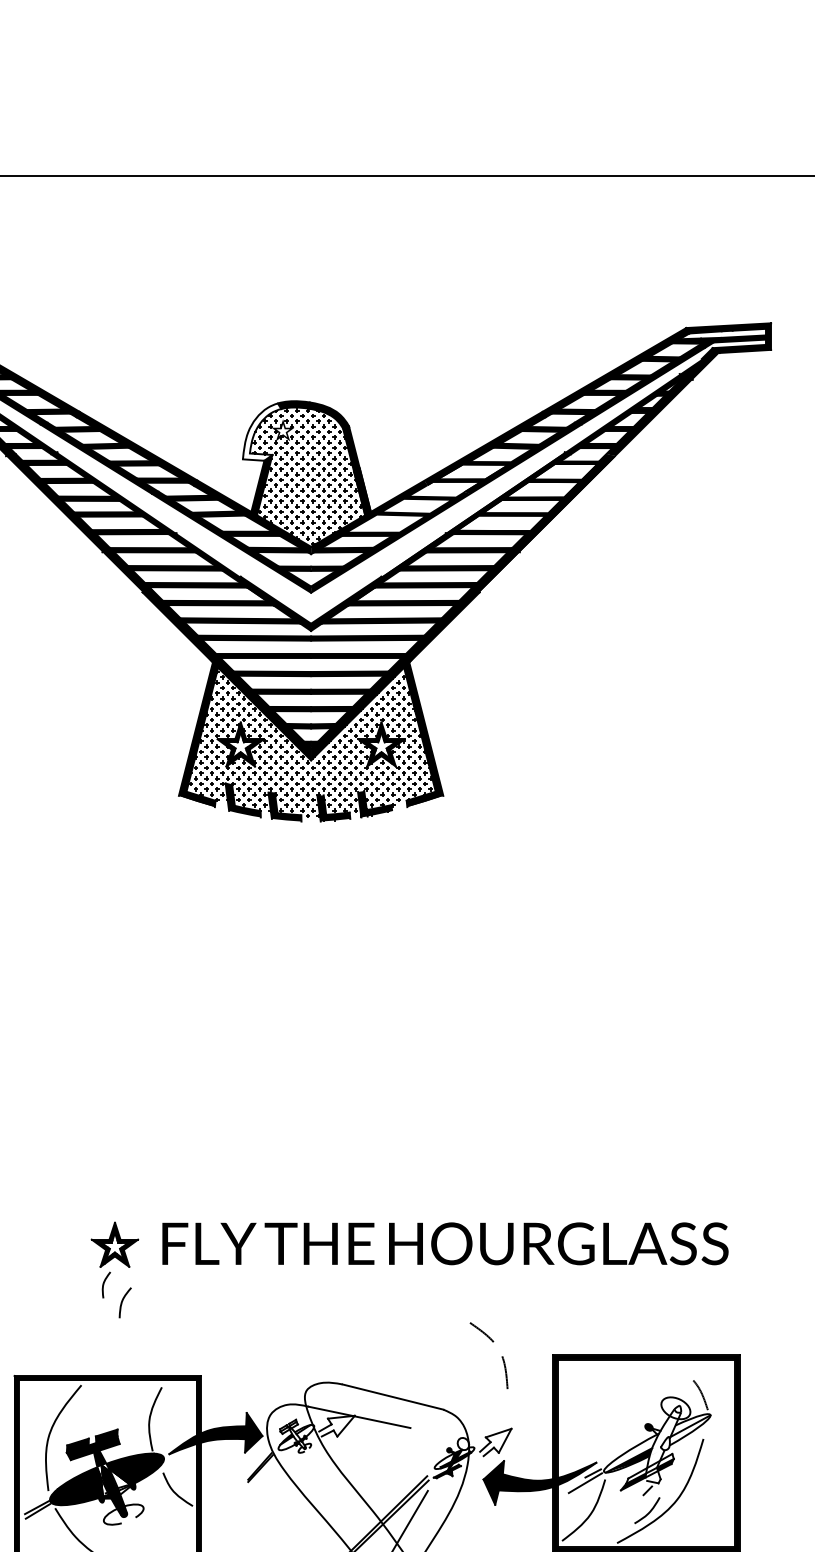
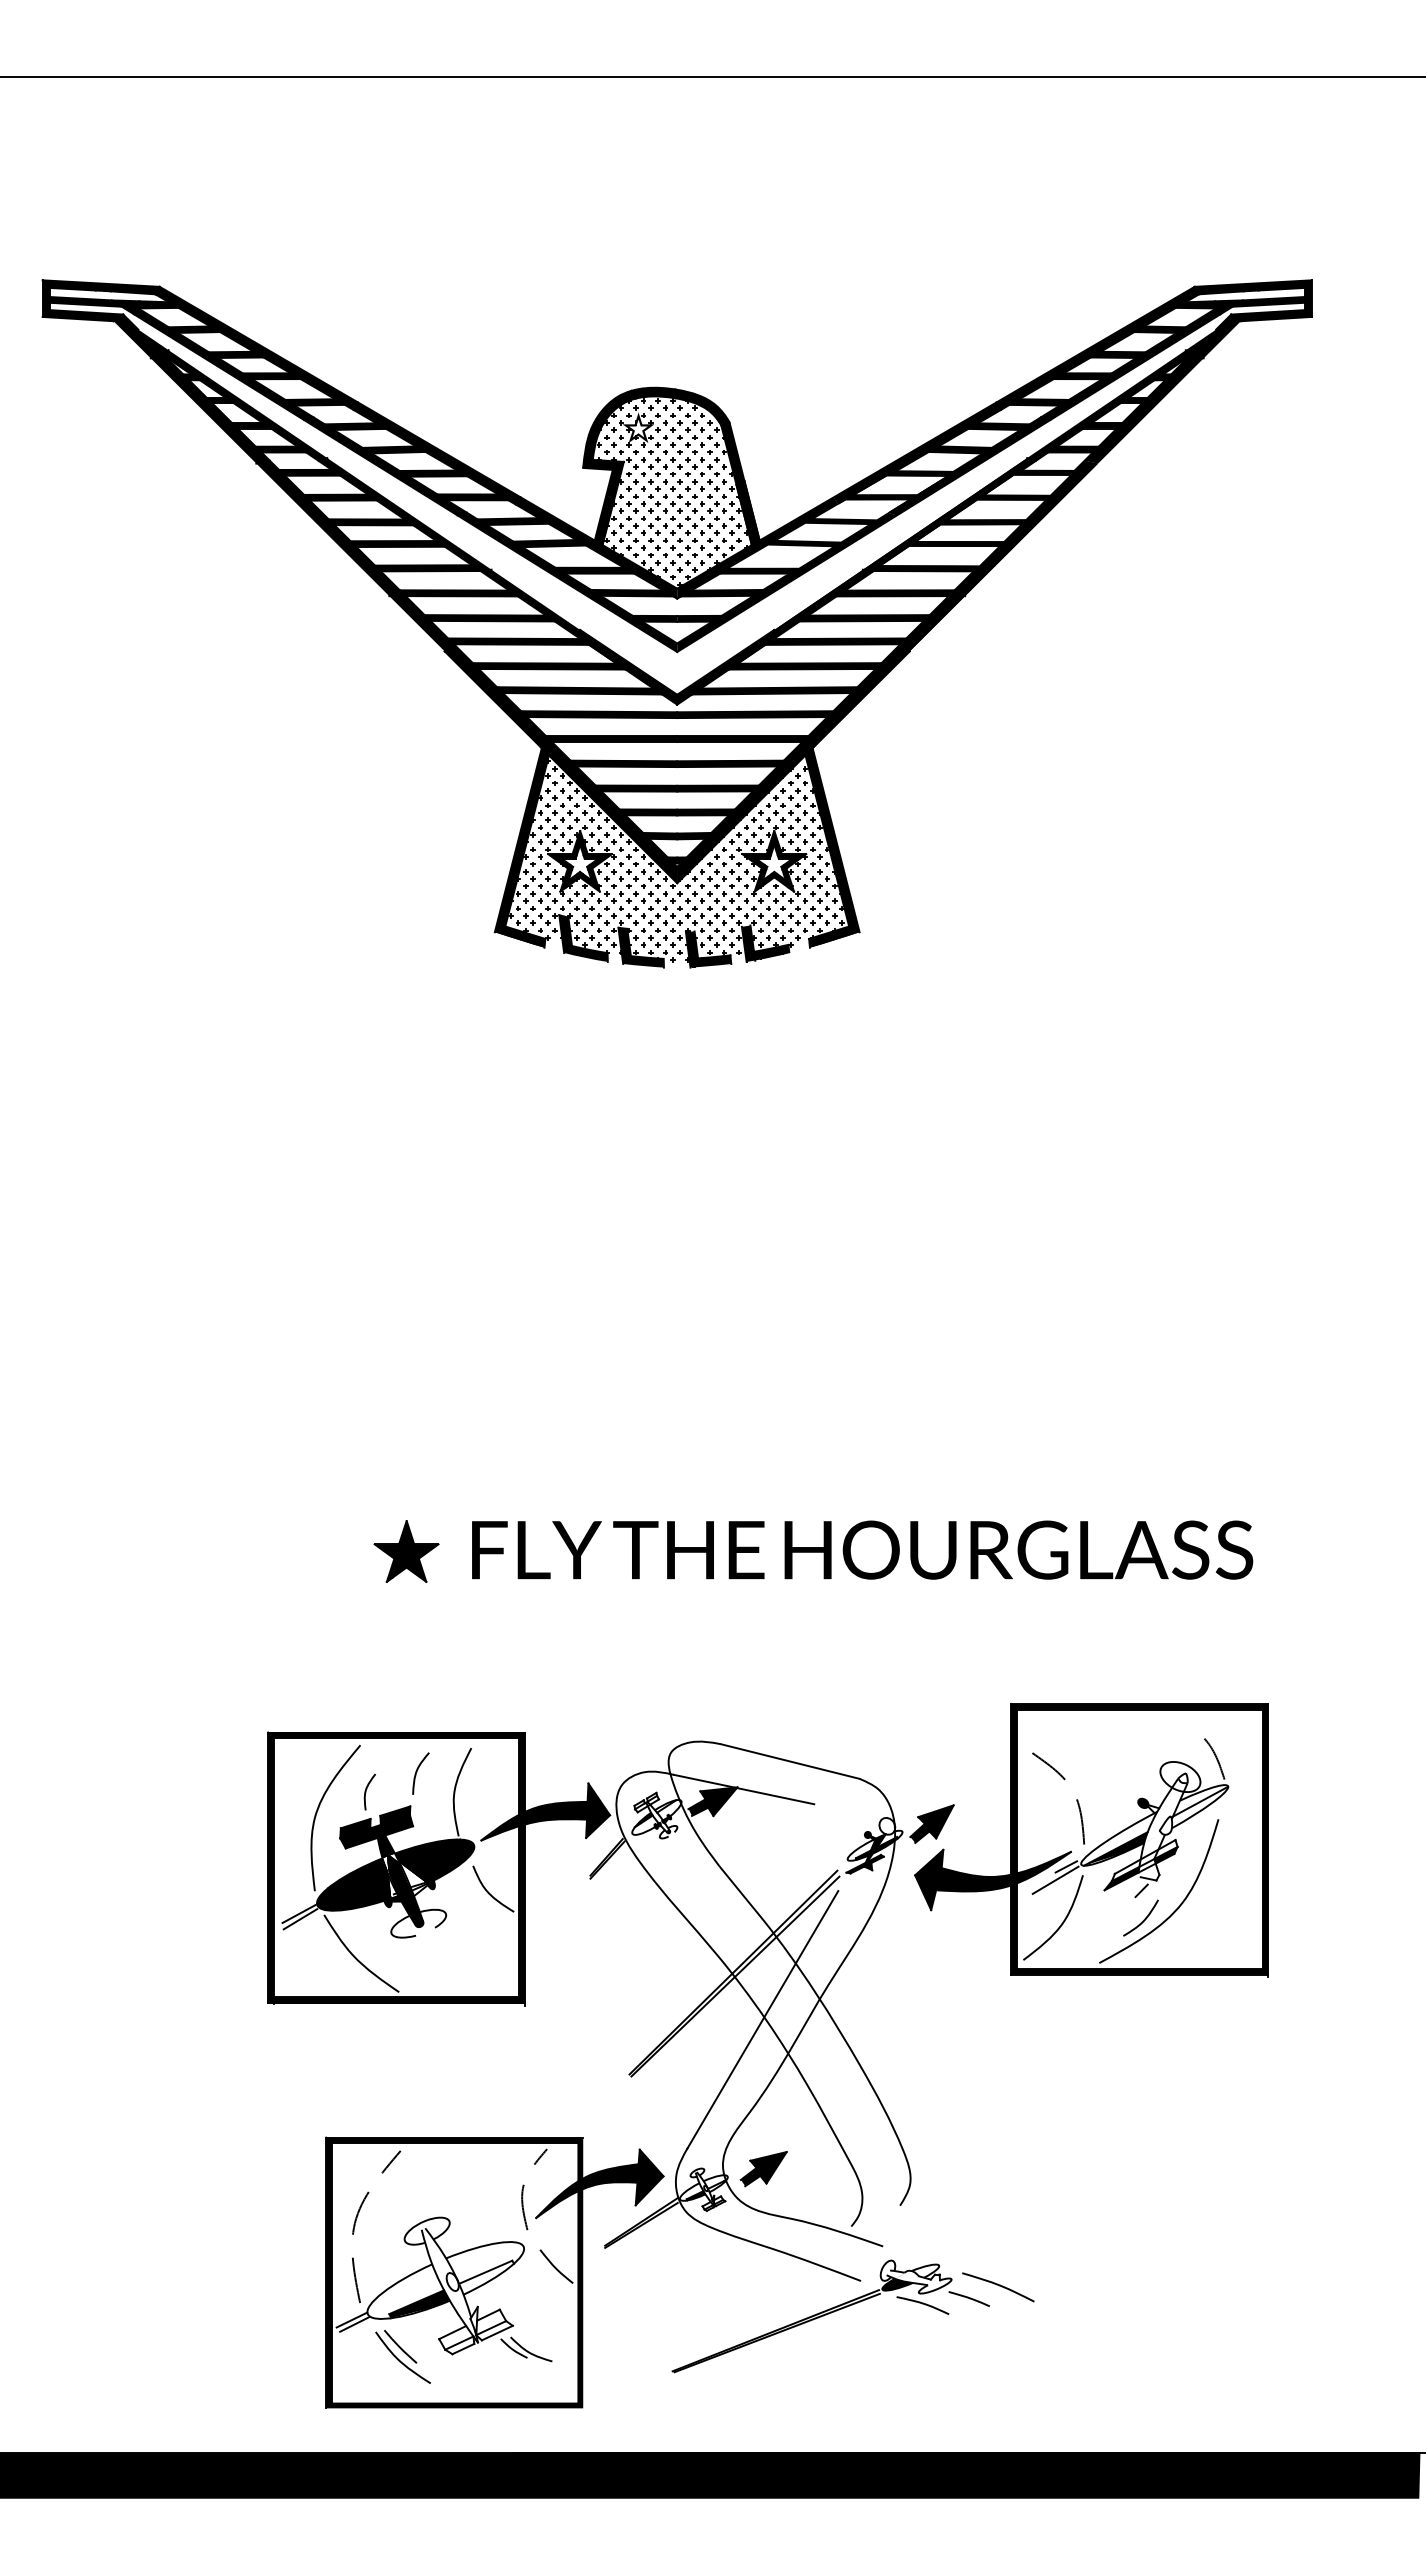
fill: (262, 431) -> (609, 429), added
fill: (114, 1245) -> (406, 1552), added
curve: (104, 1283) -> (367, 1789), moved
curve: (122, 1302) -> (417, 1772), moved
curve: (501, 1356) -> (1076, 1799), moved
fill: (336, 1426) -> (712, 1801), added
fill: (495, 1441) -> (931, 1823), added

